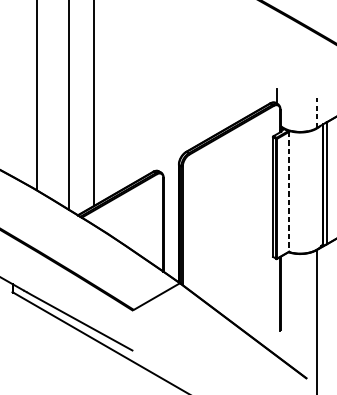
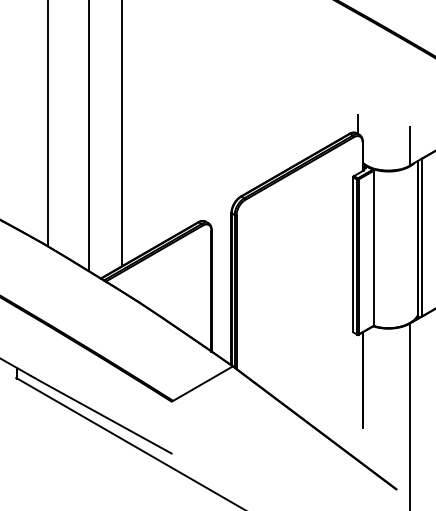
line: (317, 112) -> (410, 145), dashed -> solid
line: (289, 192) -> (374, 248), dashed -> solid

